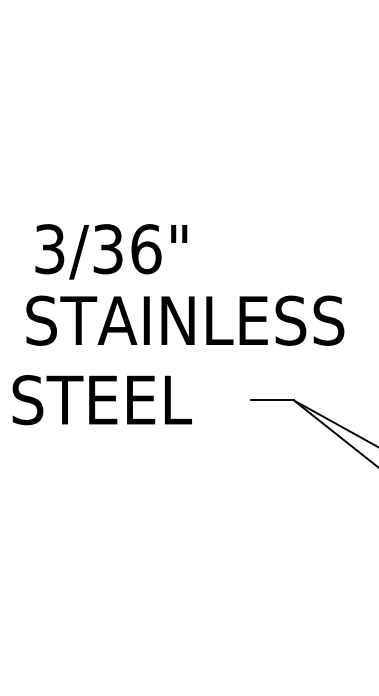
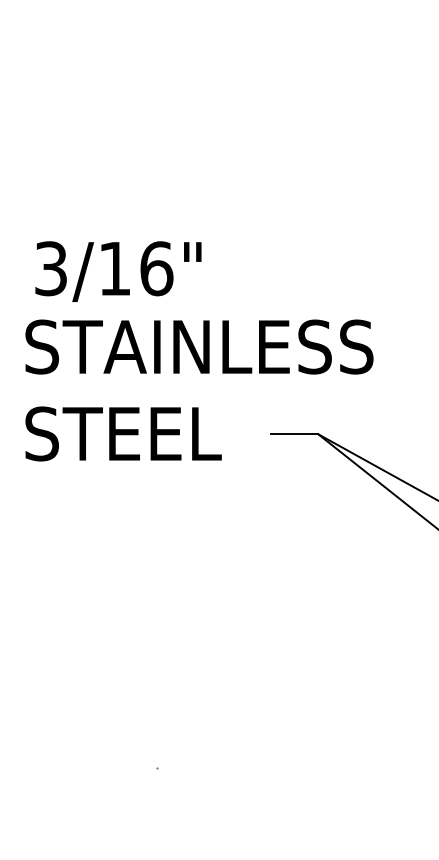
text: (107, 248) -> (114, 268), 3/36" -> 3/16"
text: (102, 399) -> (123, 433), moved

